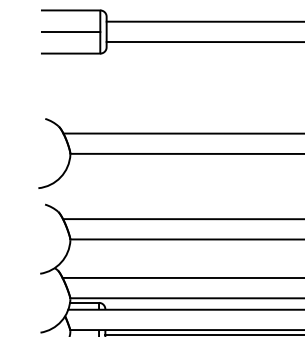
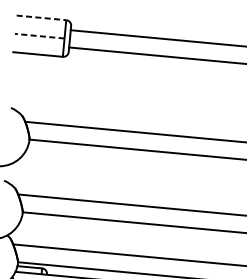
line: (71, 10) -> (41, 17), solid -> dashed
line: (70, 32) -> (39, 36), solid -> dashed

